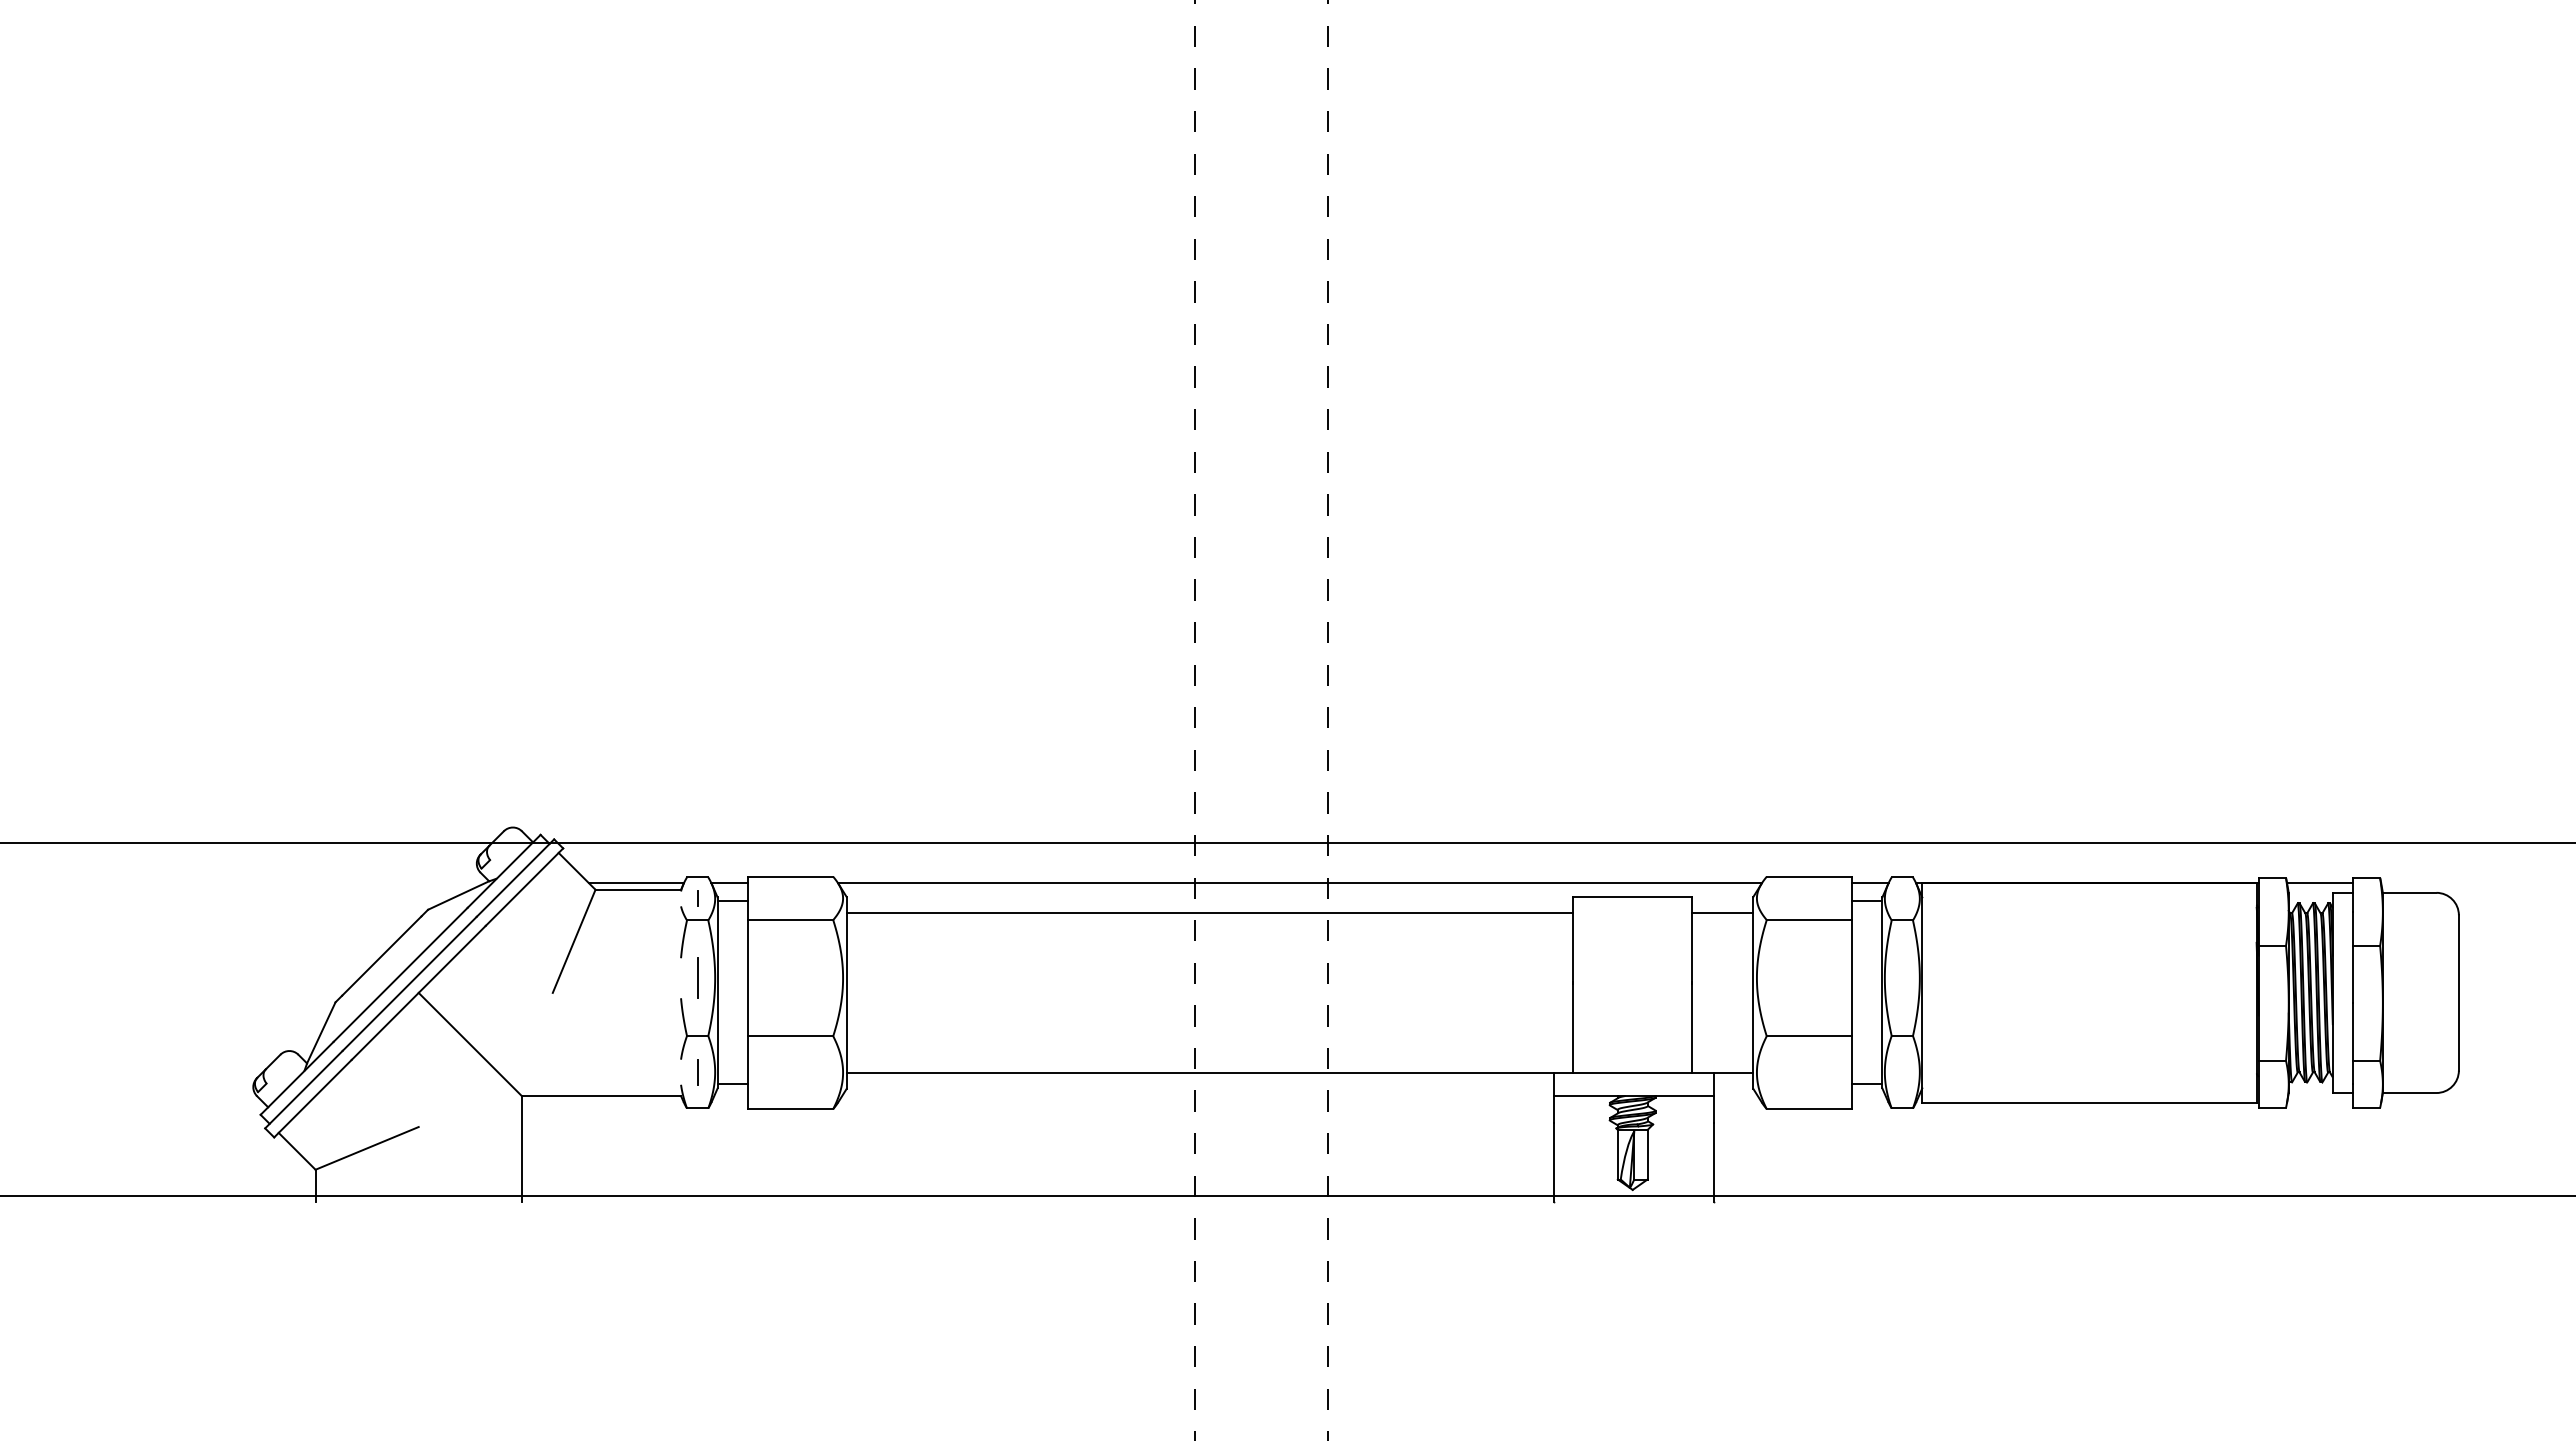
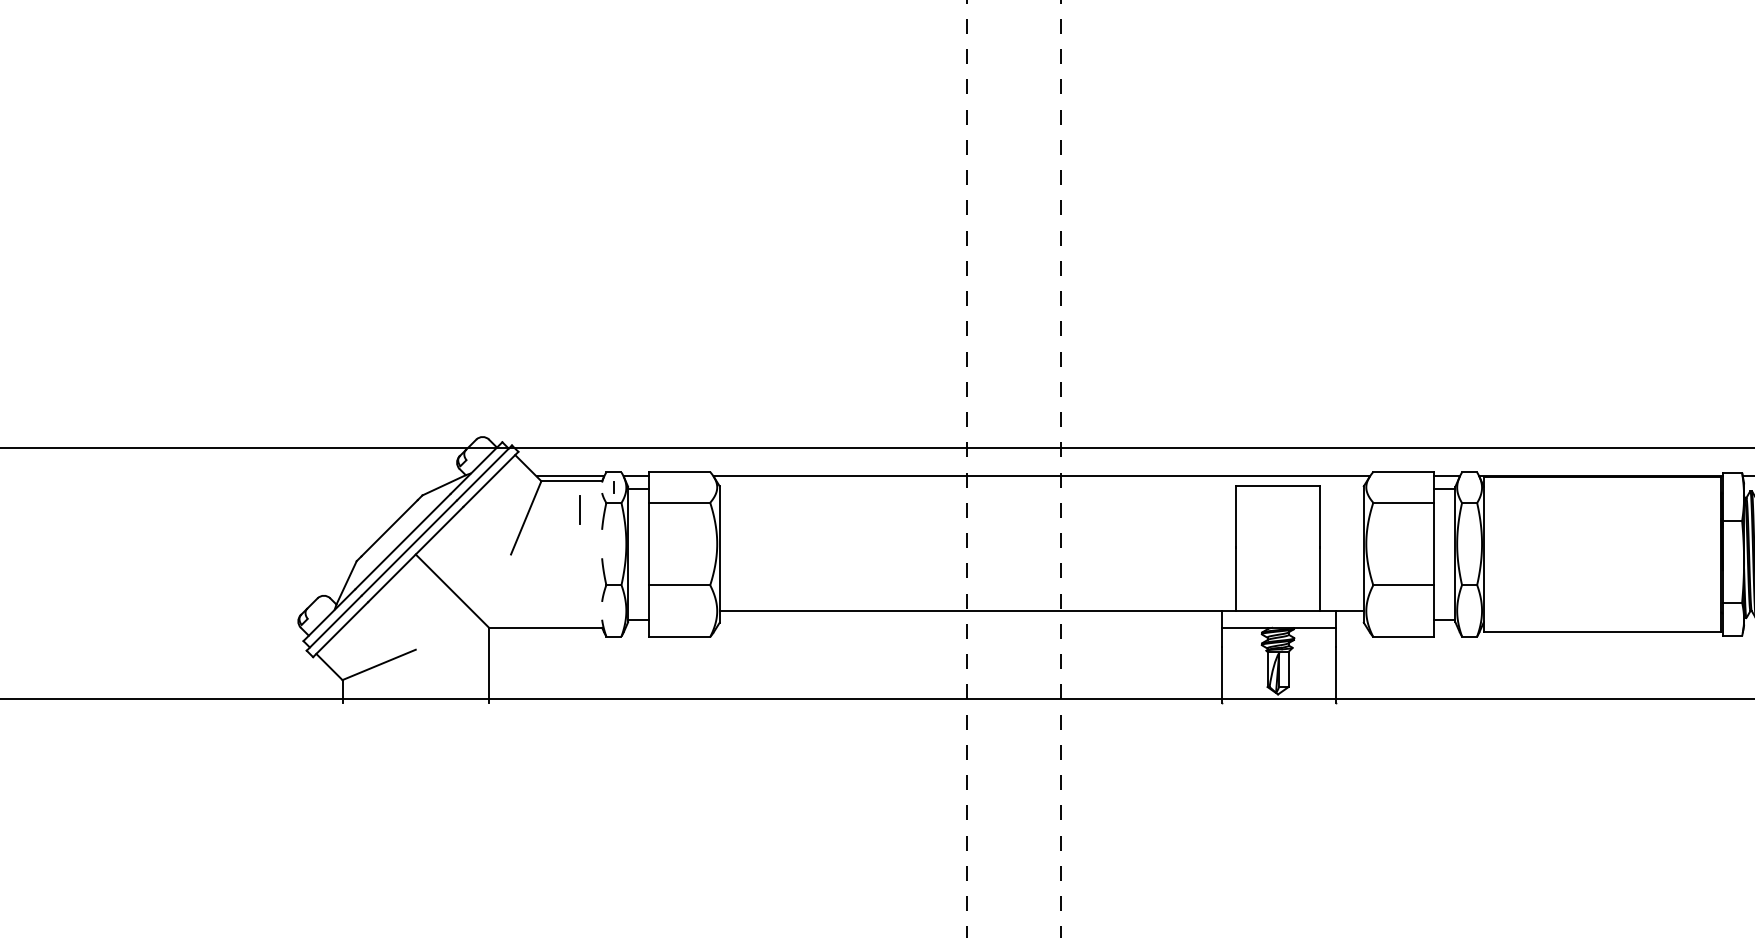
line: (1209, 913) -> (977, 498), removed
line: (1722, 913) -> (1341, 498), removed
line: (697, 977) -> (579, 509), moved
line: (698, 1071) -> (614, 610), removed

